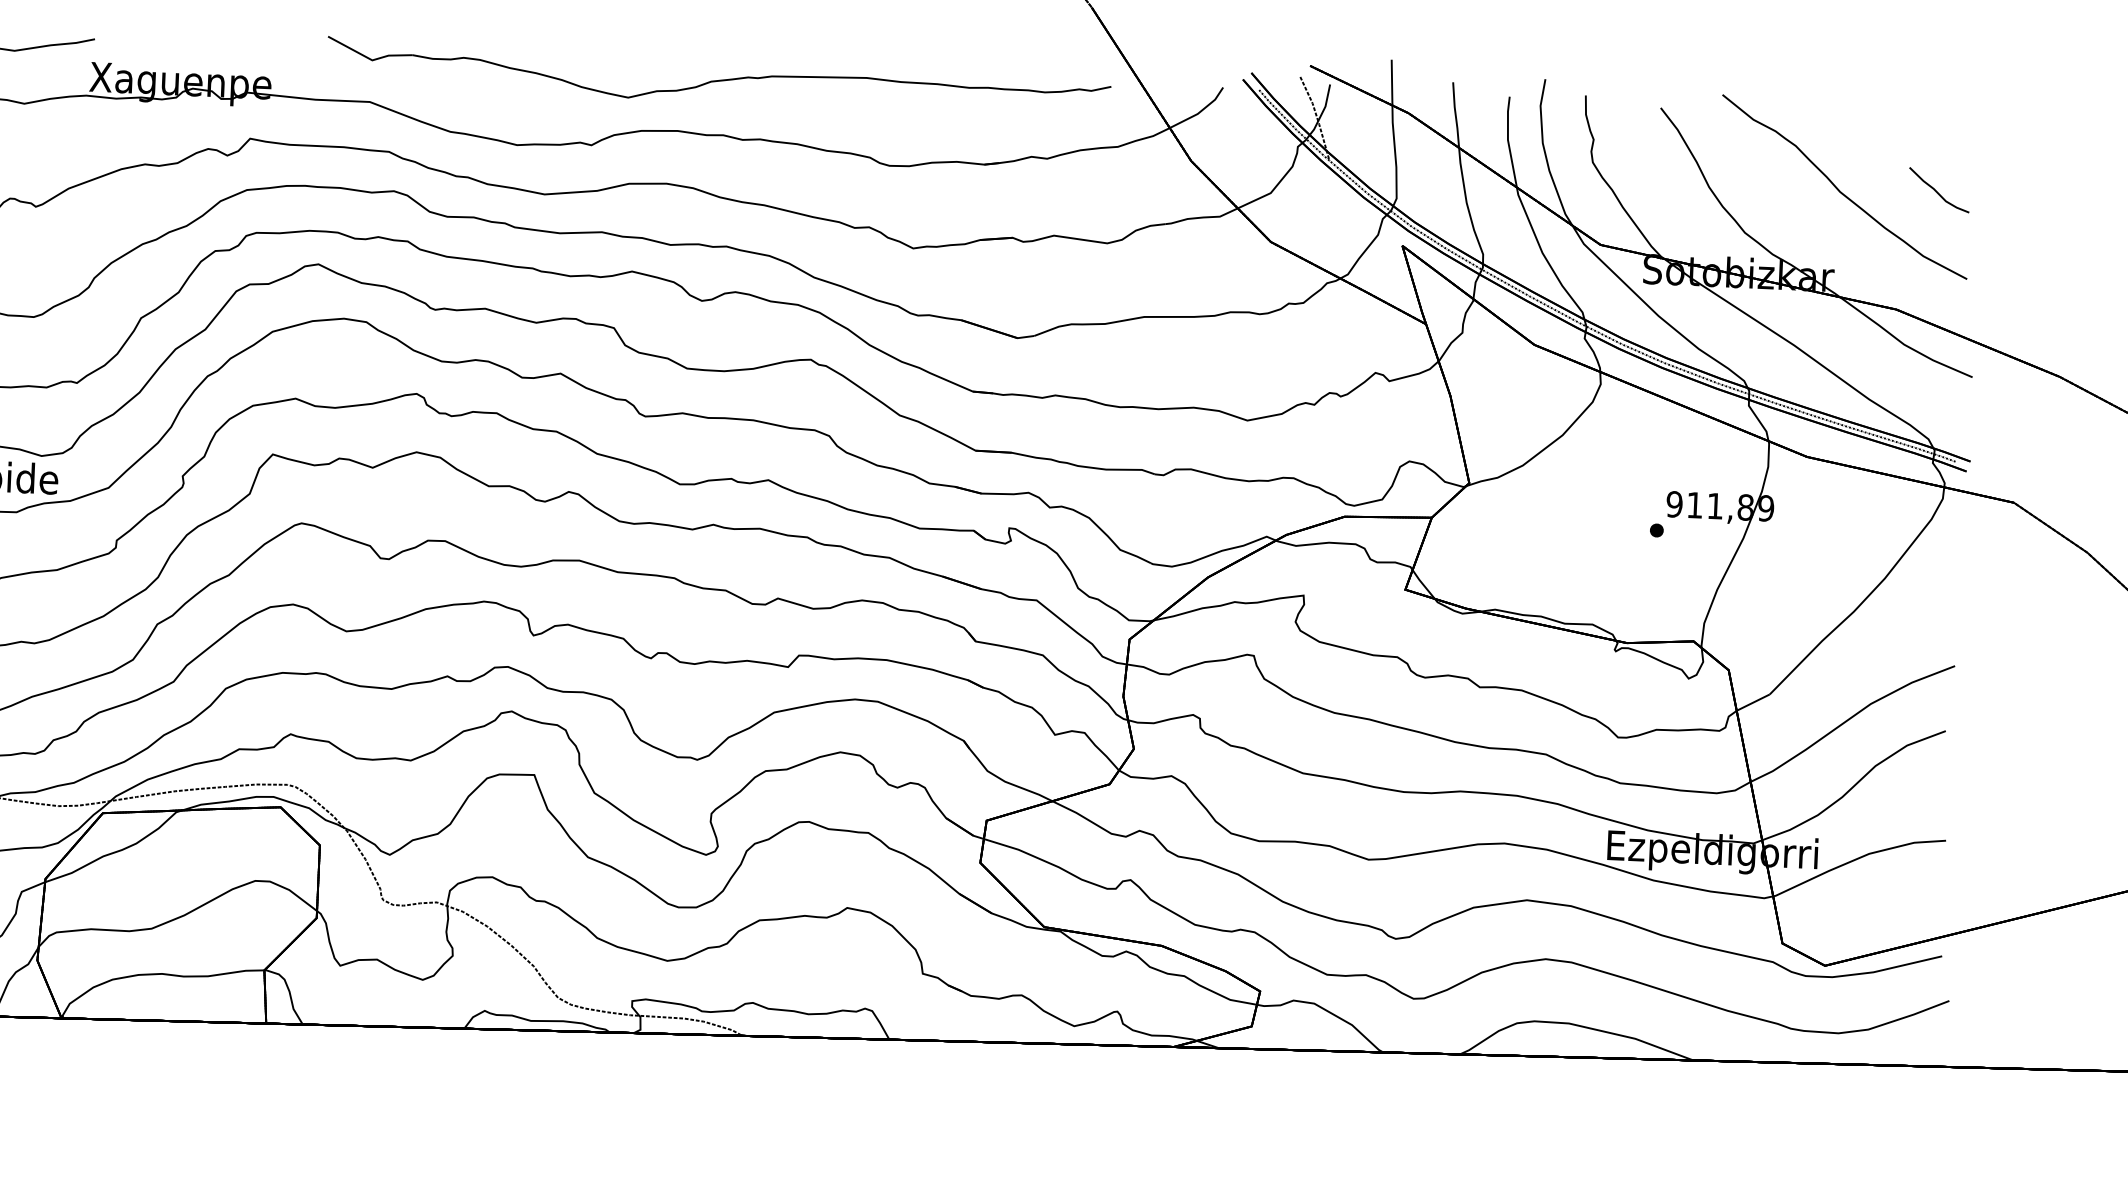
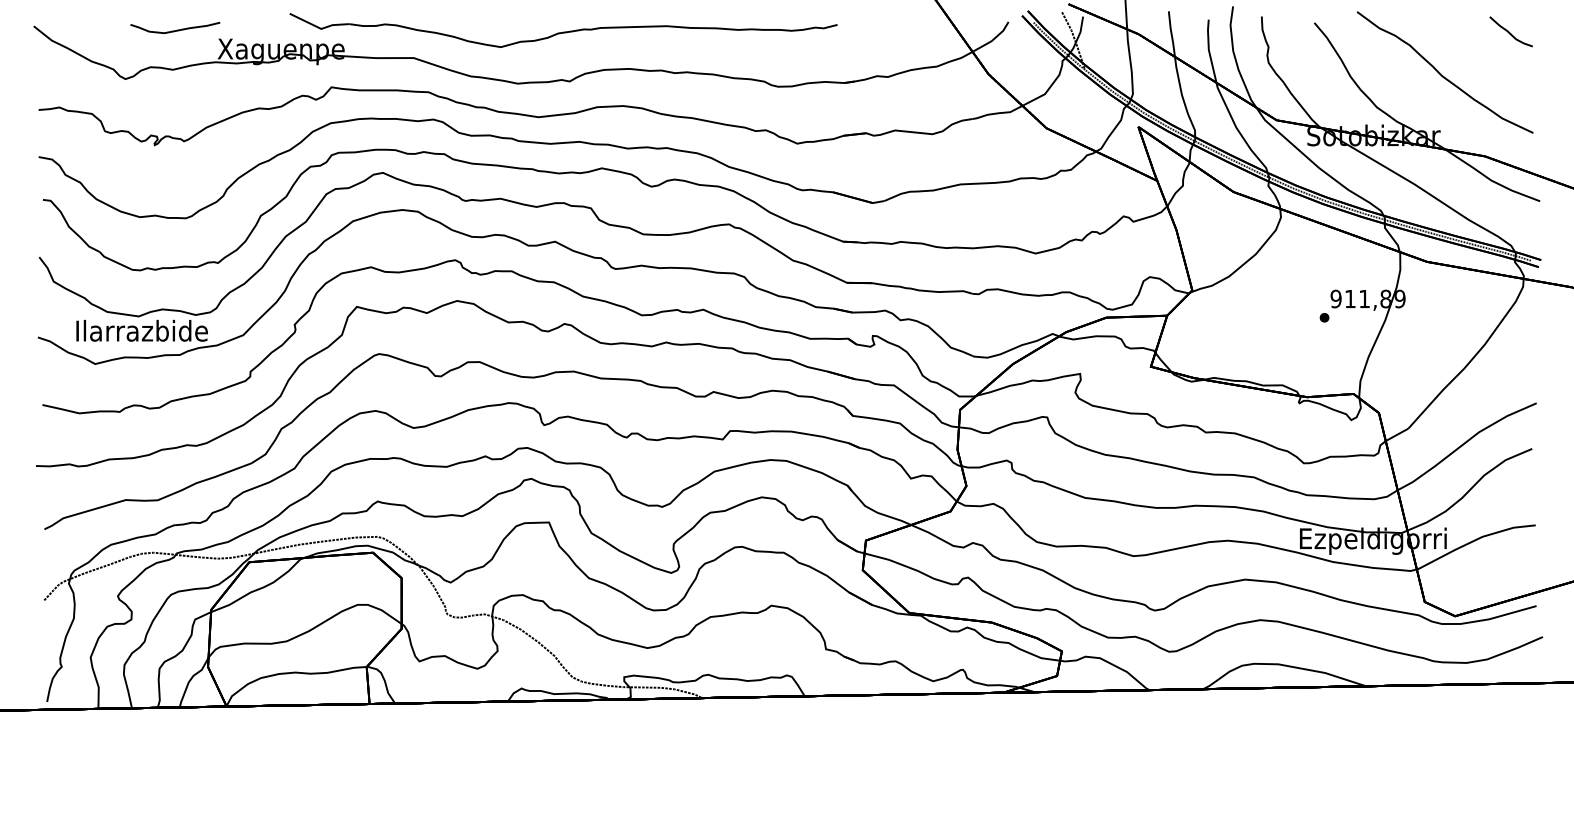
part: (718, 77) -> (563, 30), moved
curve: (1936, 189) -> (1509, 31), moved

